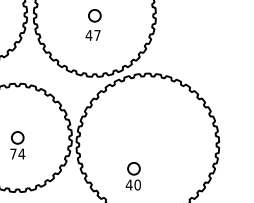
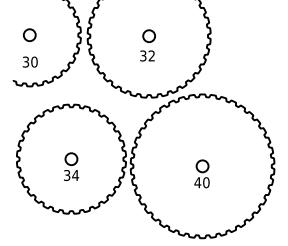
text: (92, 34) -> (146, 55), 47 -> 32
text: (13, 154) -> (67, 175), 74 -> 34
part: (132, 175) -> (201, 173), moved

